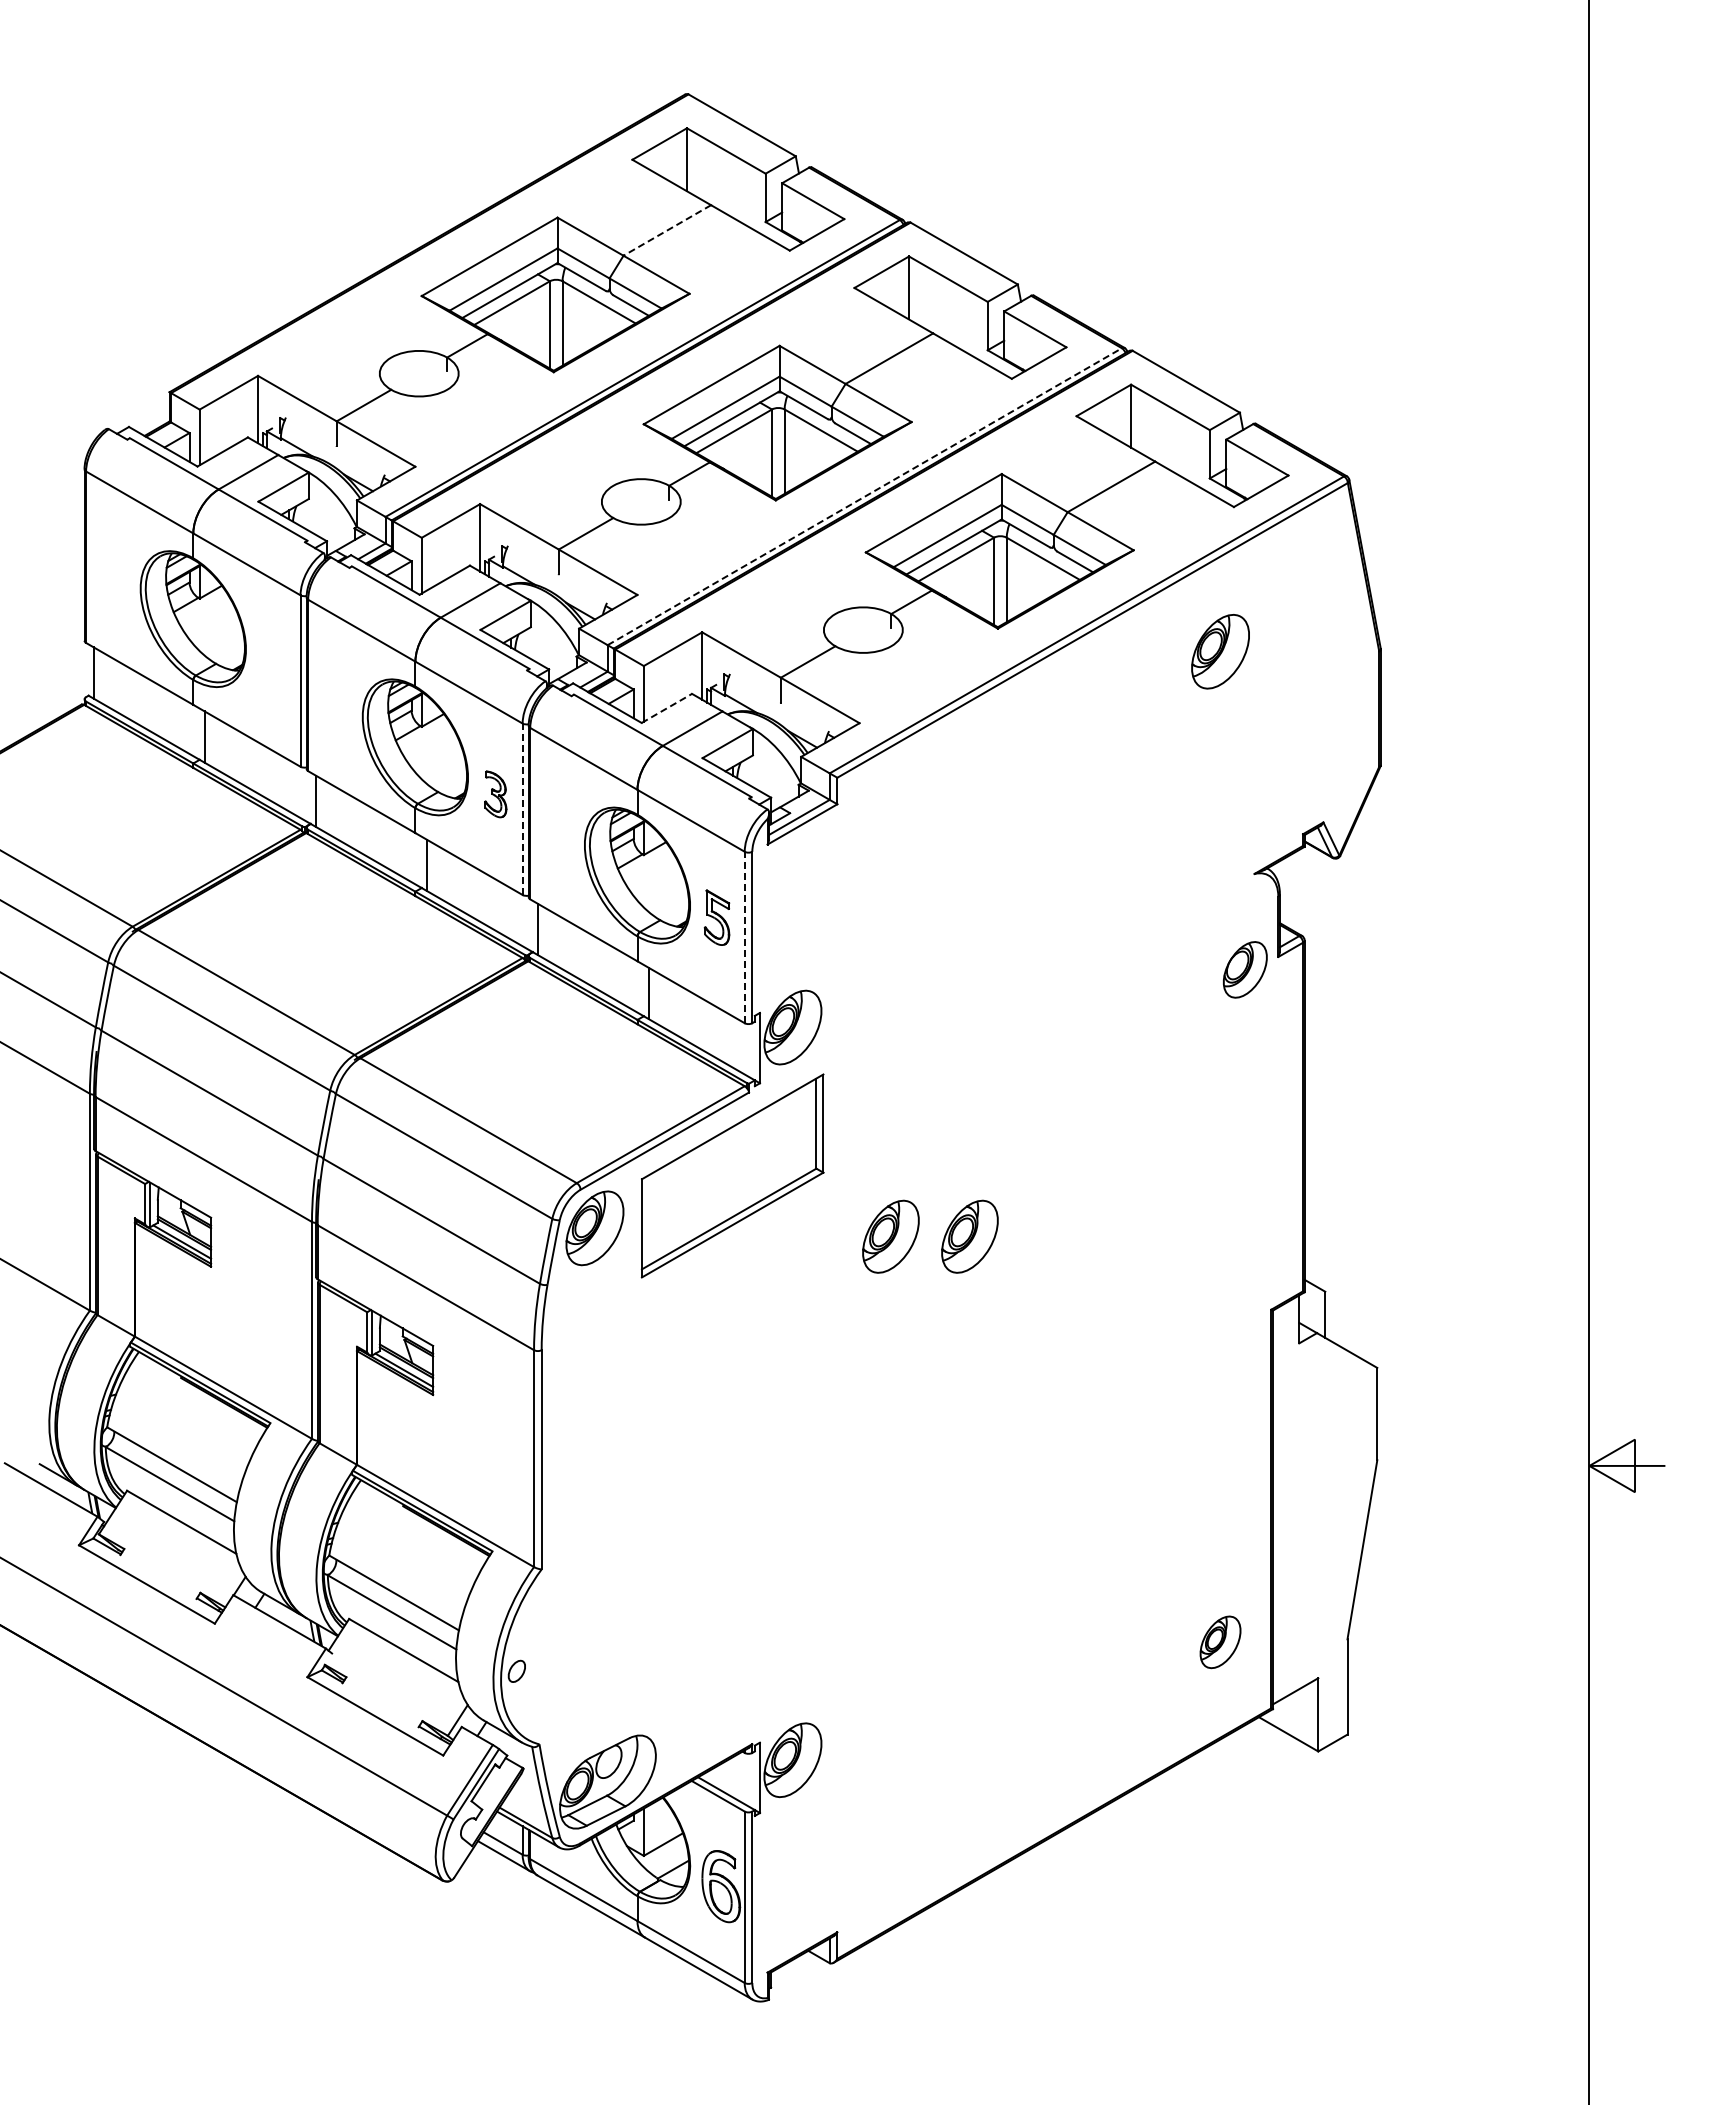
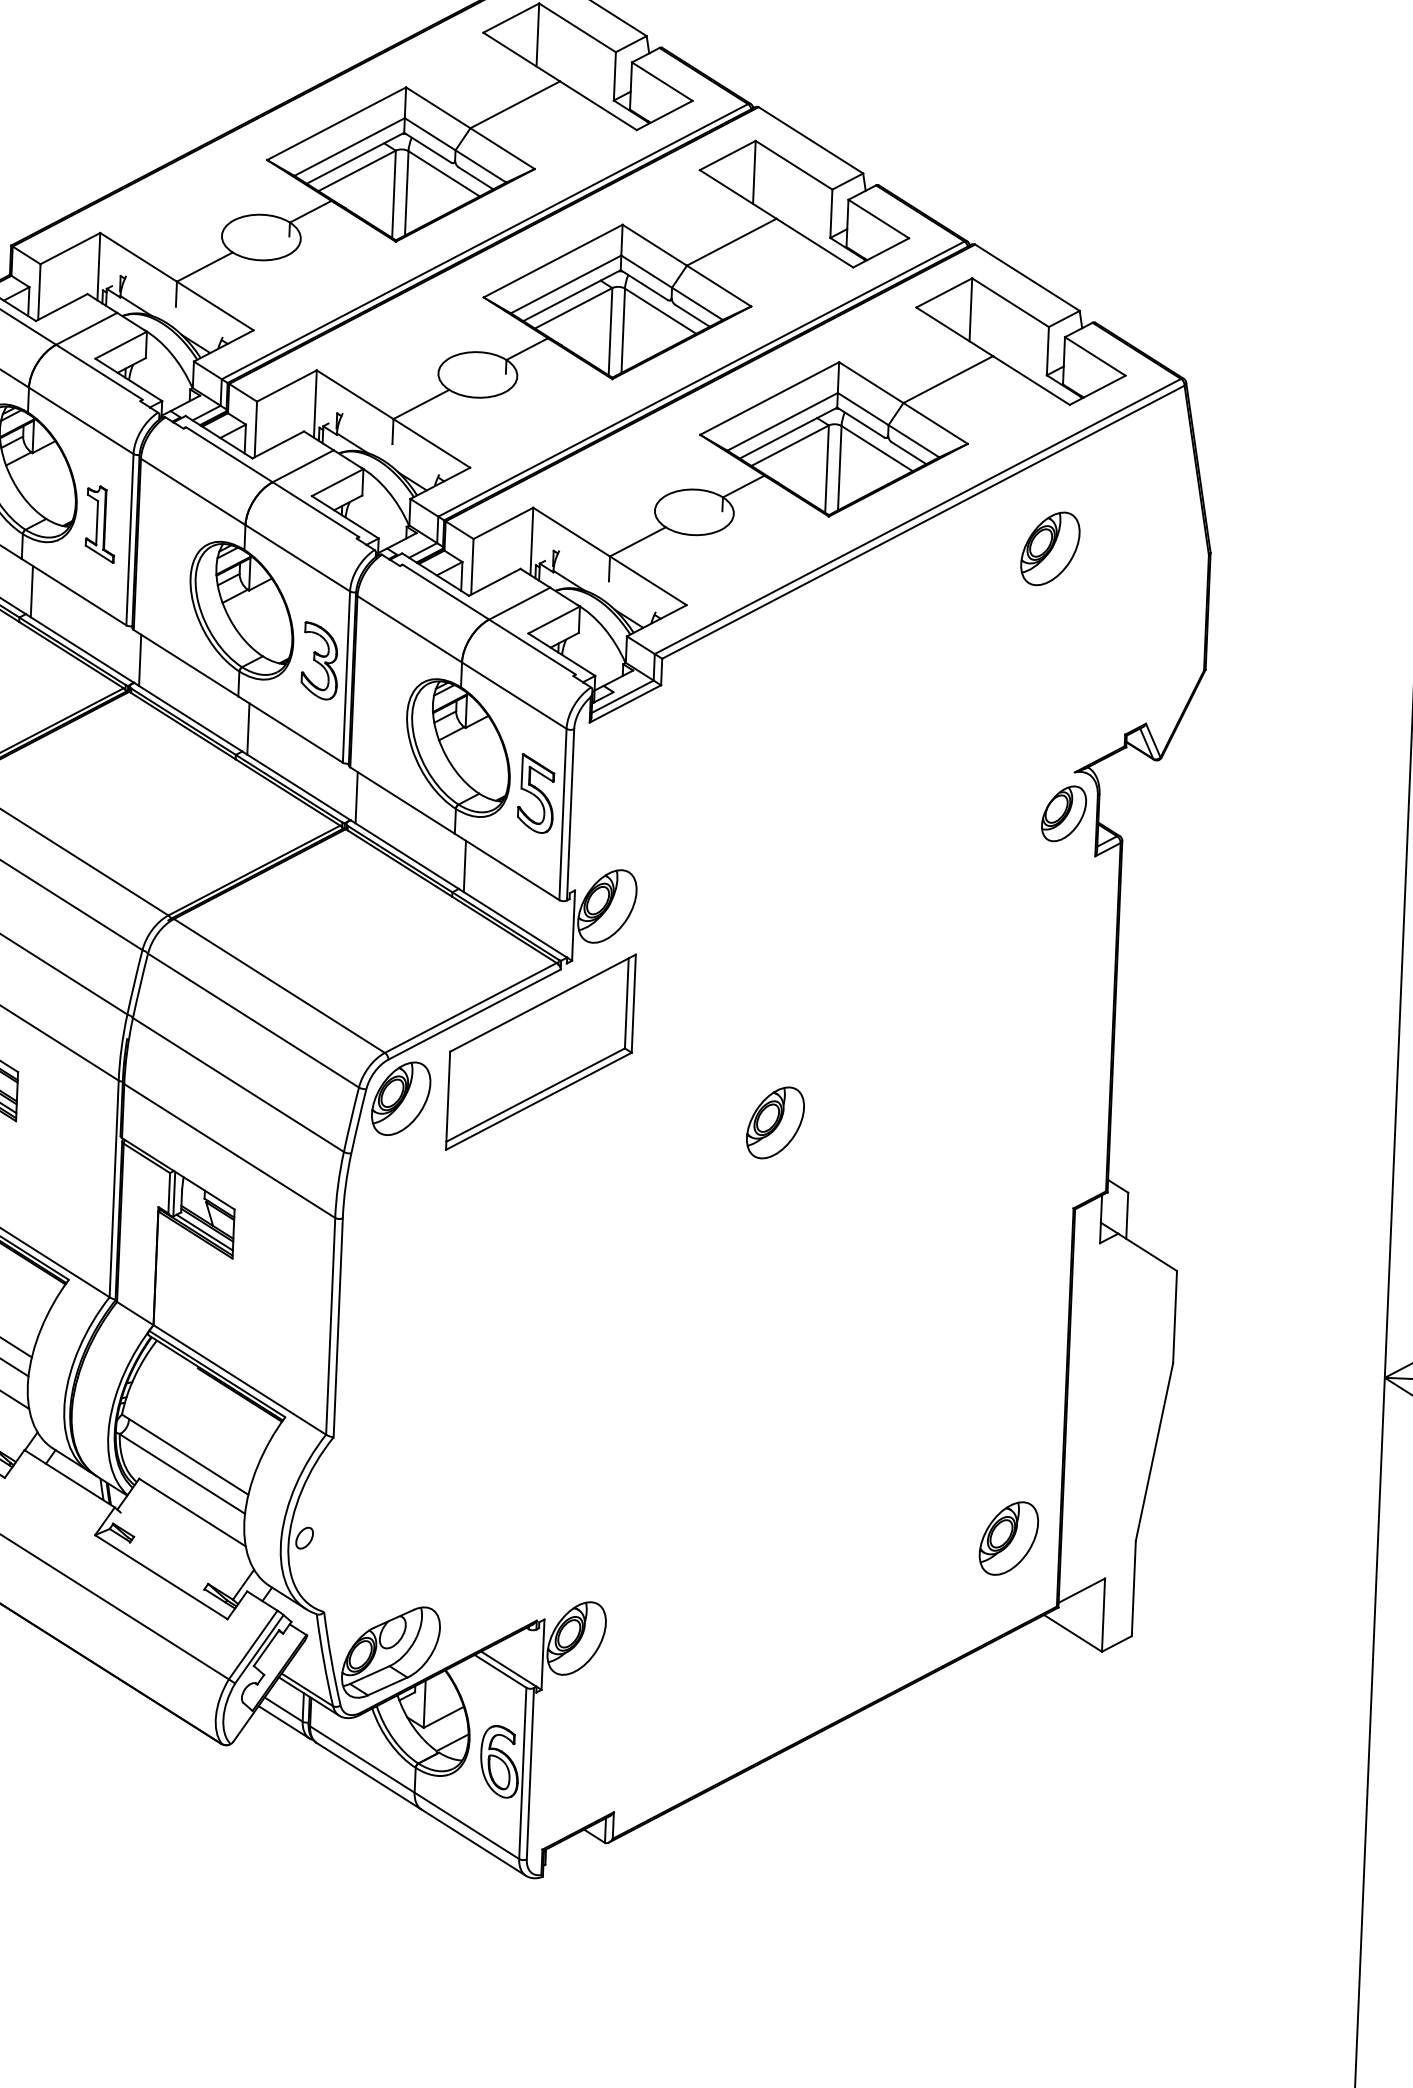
line: (667, 230) -> (515, 104), dashed -> solid
line: (864, 496) -> (701, 378), dashed -> solid
part: (270, 667) -> (100, 524), added
line: (667, 708) -> (495, 582), dashed -> solid
part: (495, 794) -> (319, 661), size x1.67
line: (522, 809) -> (346, 677), dashed -> solid
part: (716, 917) -> (535, 793), size x1.43
line: (744, 937) -> (562, 814), dashed -> solid
part: (1245, 969) -> (1064, 813), moved
part: (890, 1236) -> (696, 1119), removed
part: (1220, 1642) -> (1008, 1538), size x1.43

